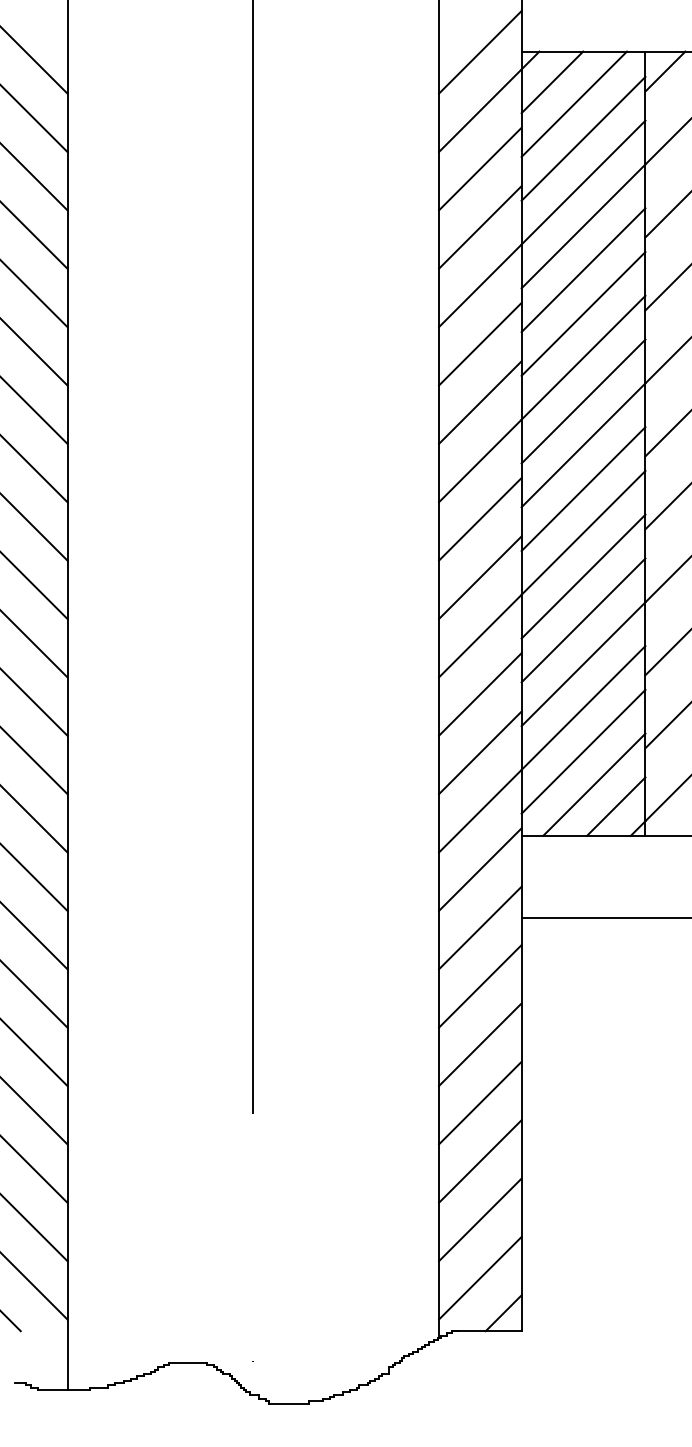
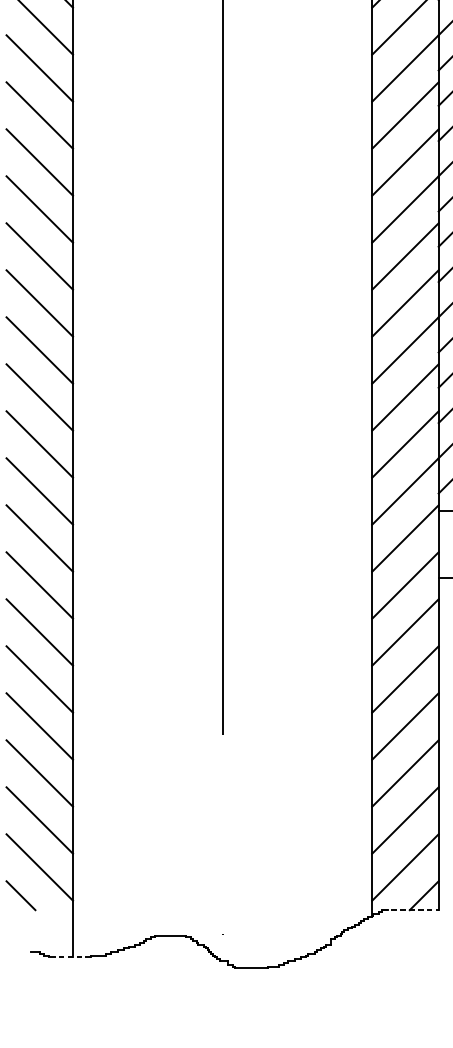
line: (486, 1331) -> (410, 910), solid -> dashed
line: (63, 1389) -> (69, 957), solid -> dashed

